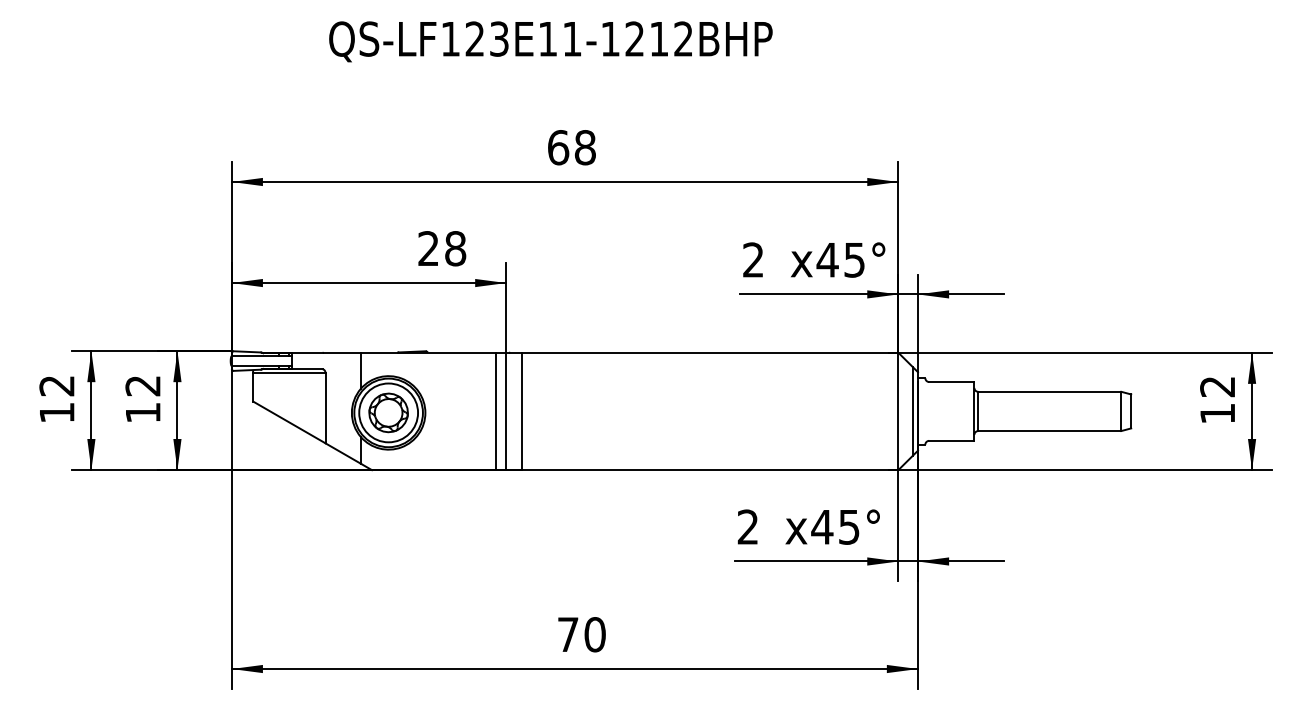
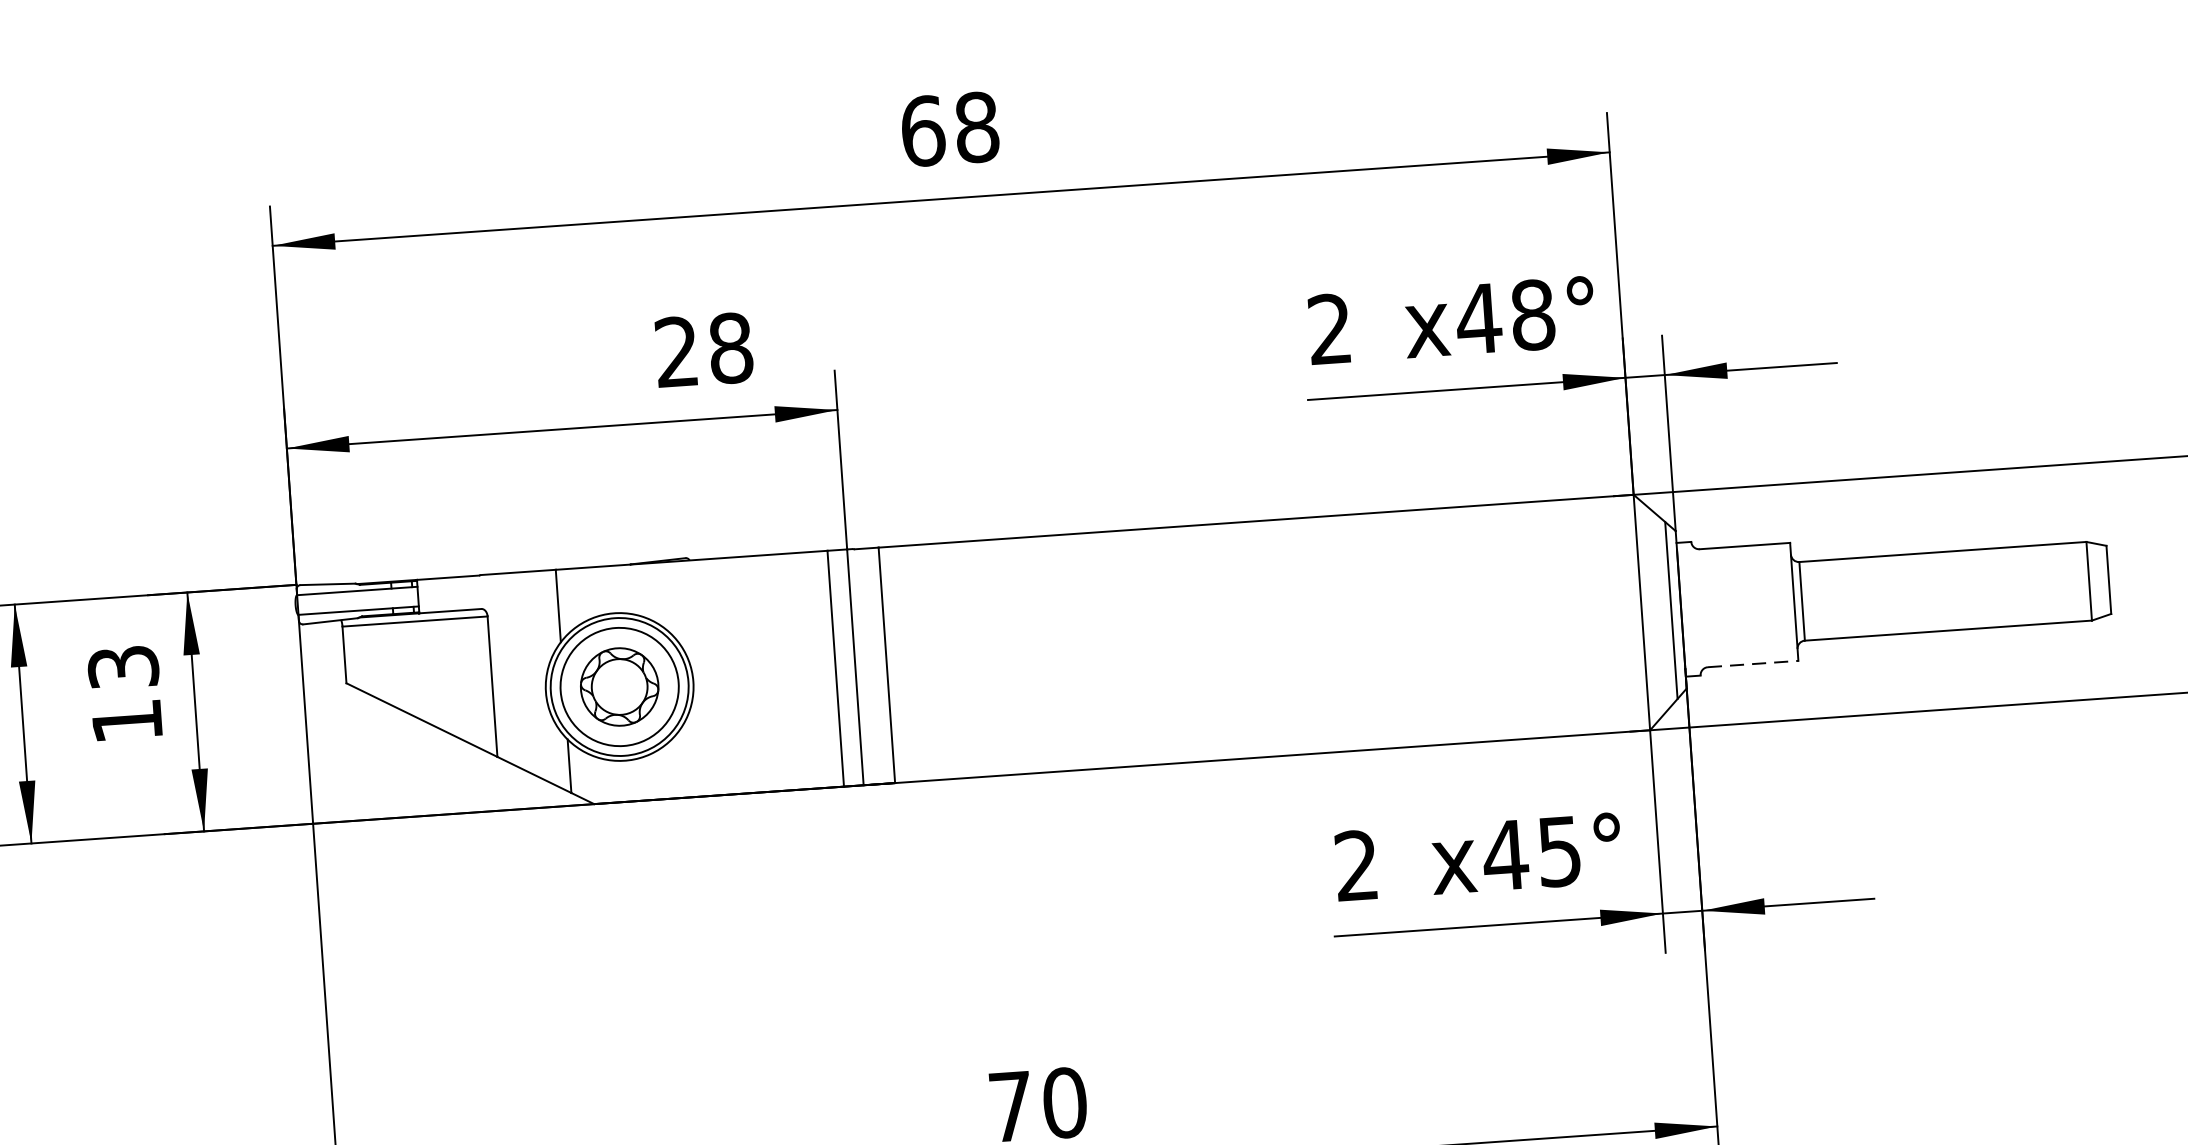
text: (854, 259) -> (1532, 313), x45° -> x48°
text: (142, 385) -> (122, 666), 12 -> 13
line: (951, 440) -> (1752, 663), solid -> dashed

